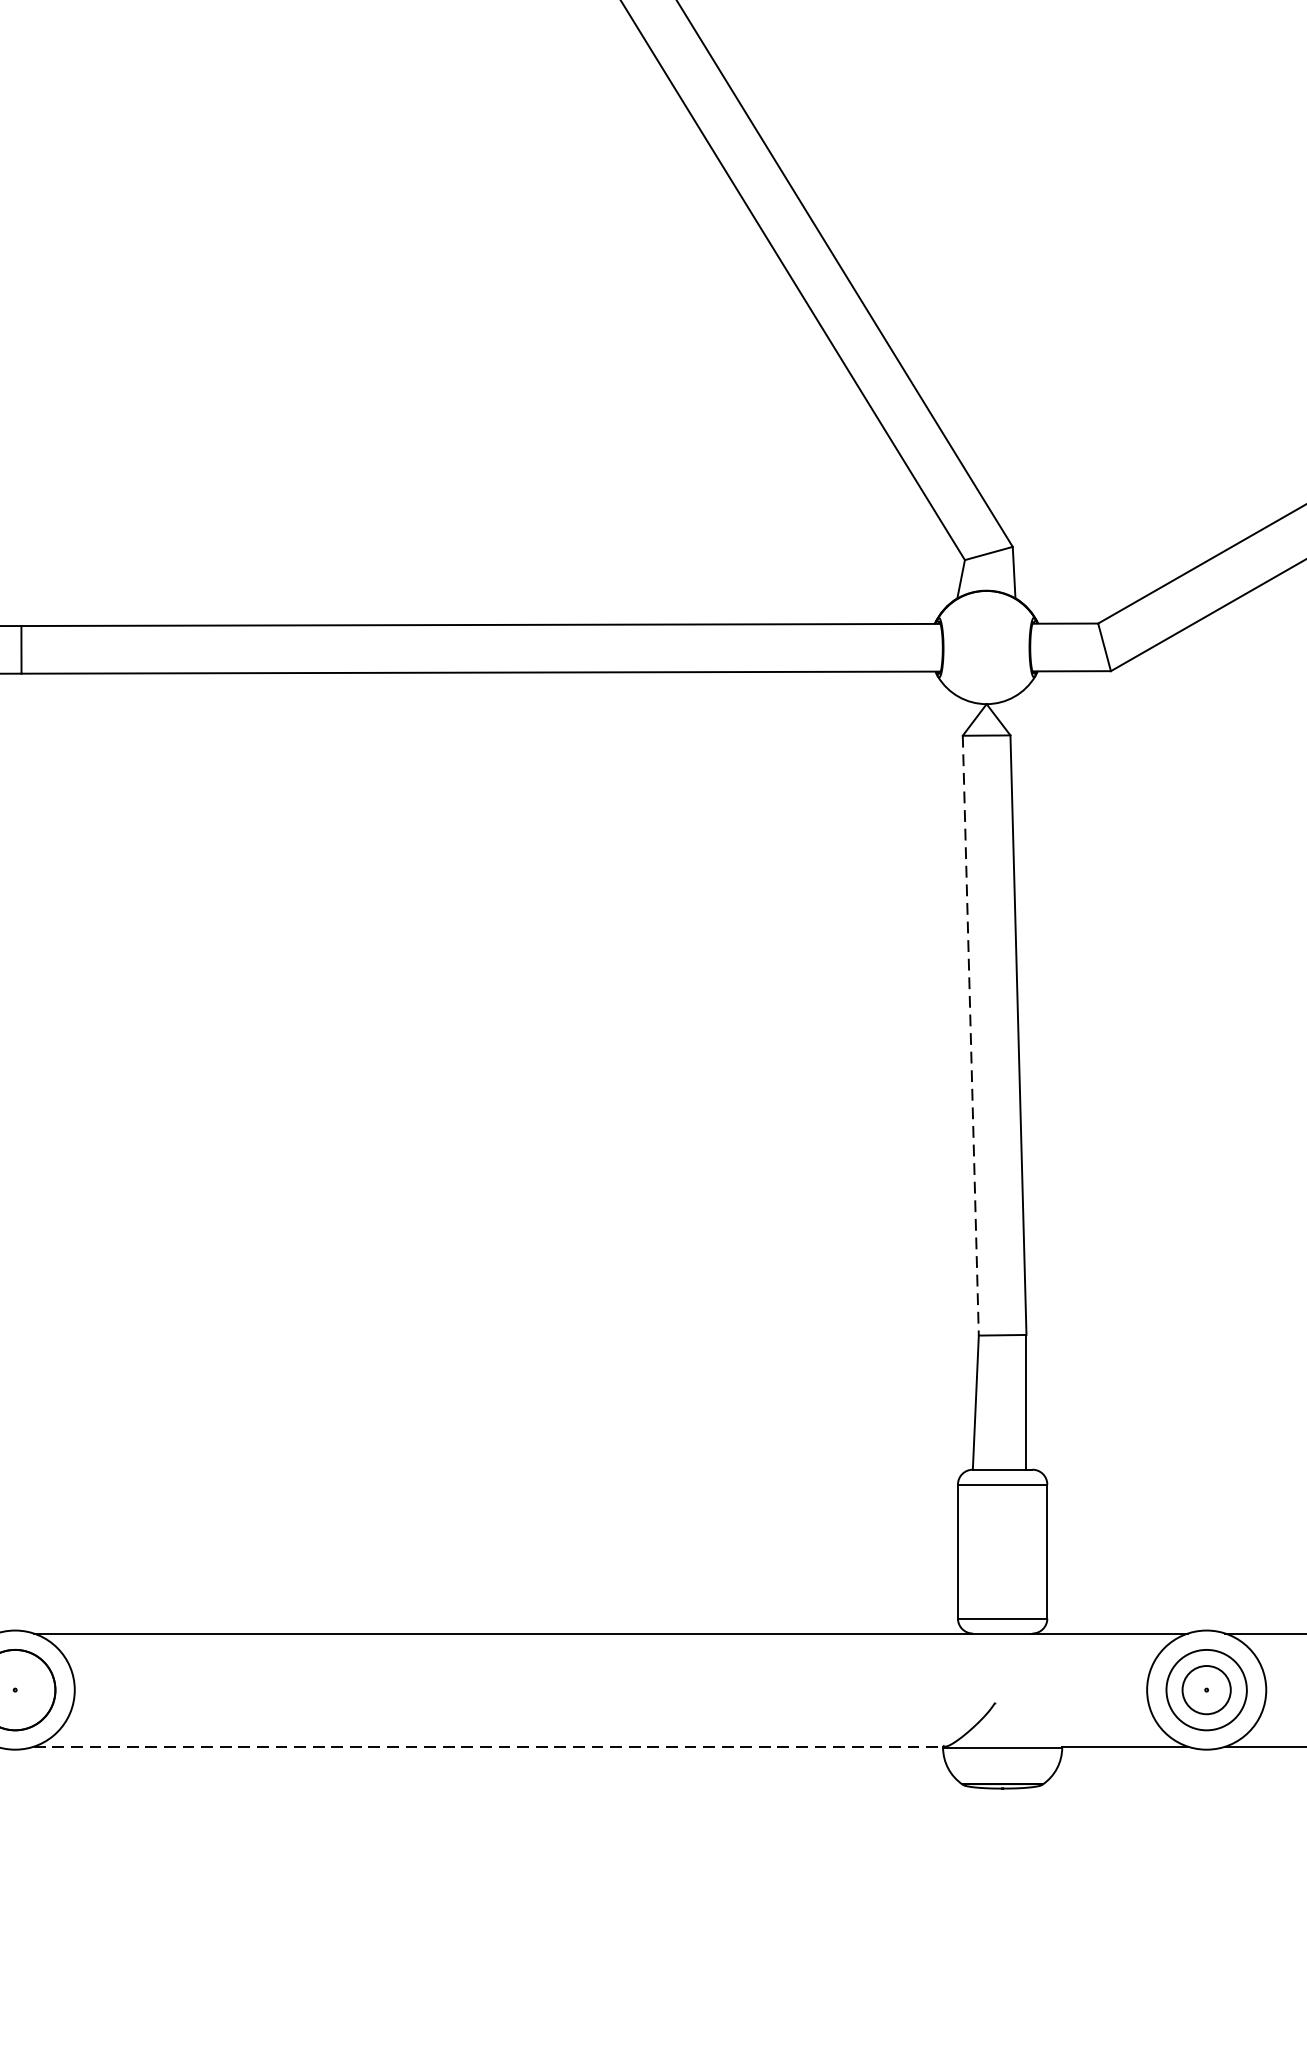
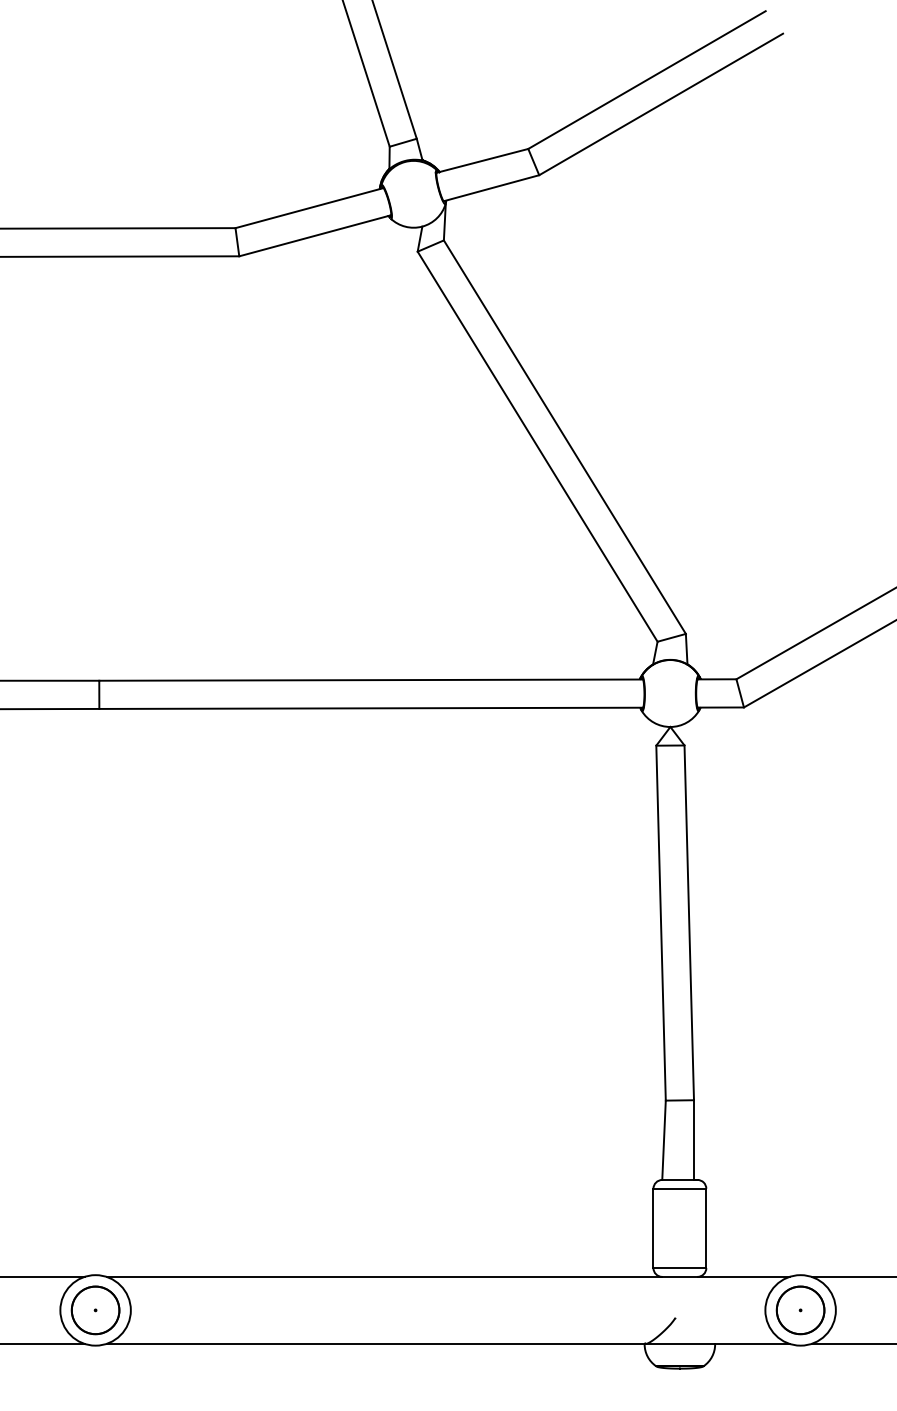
line: (971, 1036) -> (661, 923), dashed -> solid
circle: (1206, 1690) -> (800, 1310), size x1.67
line: (489, 1746) -> (376, 1343), dashed -> solid

